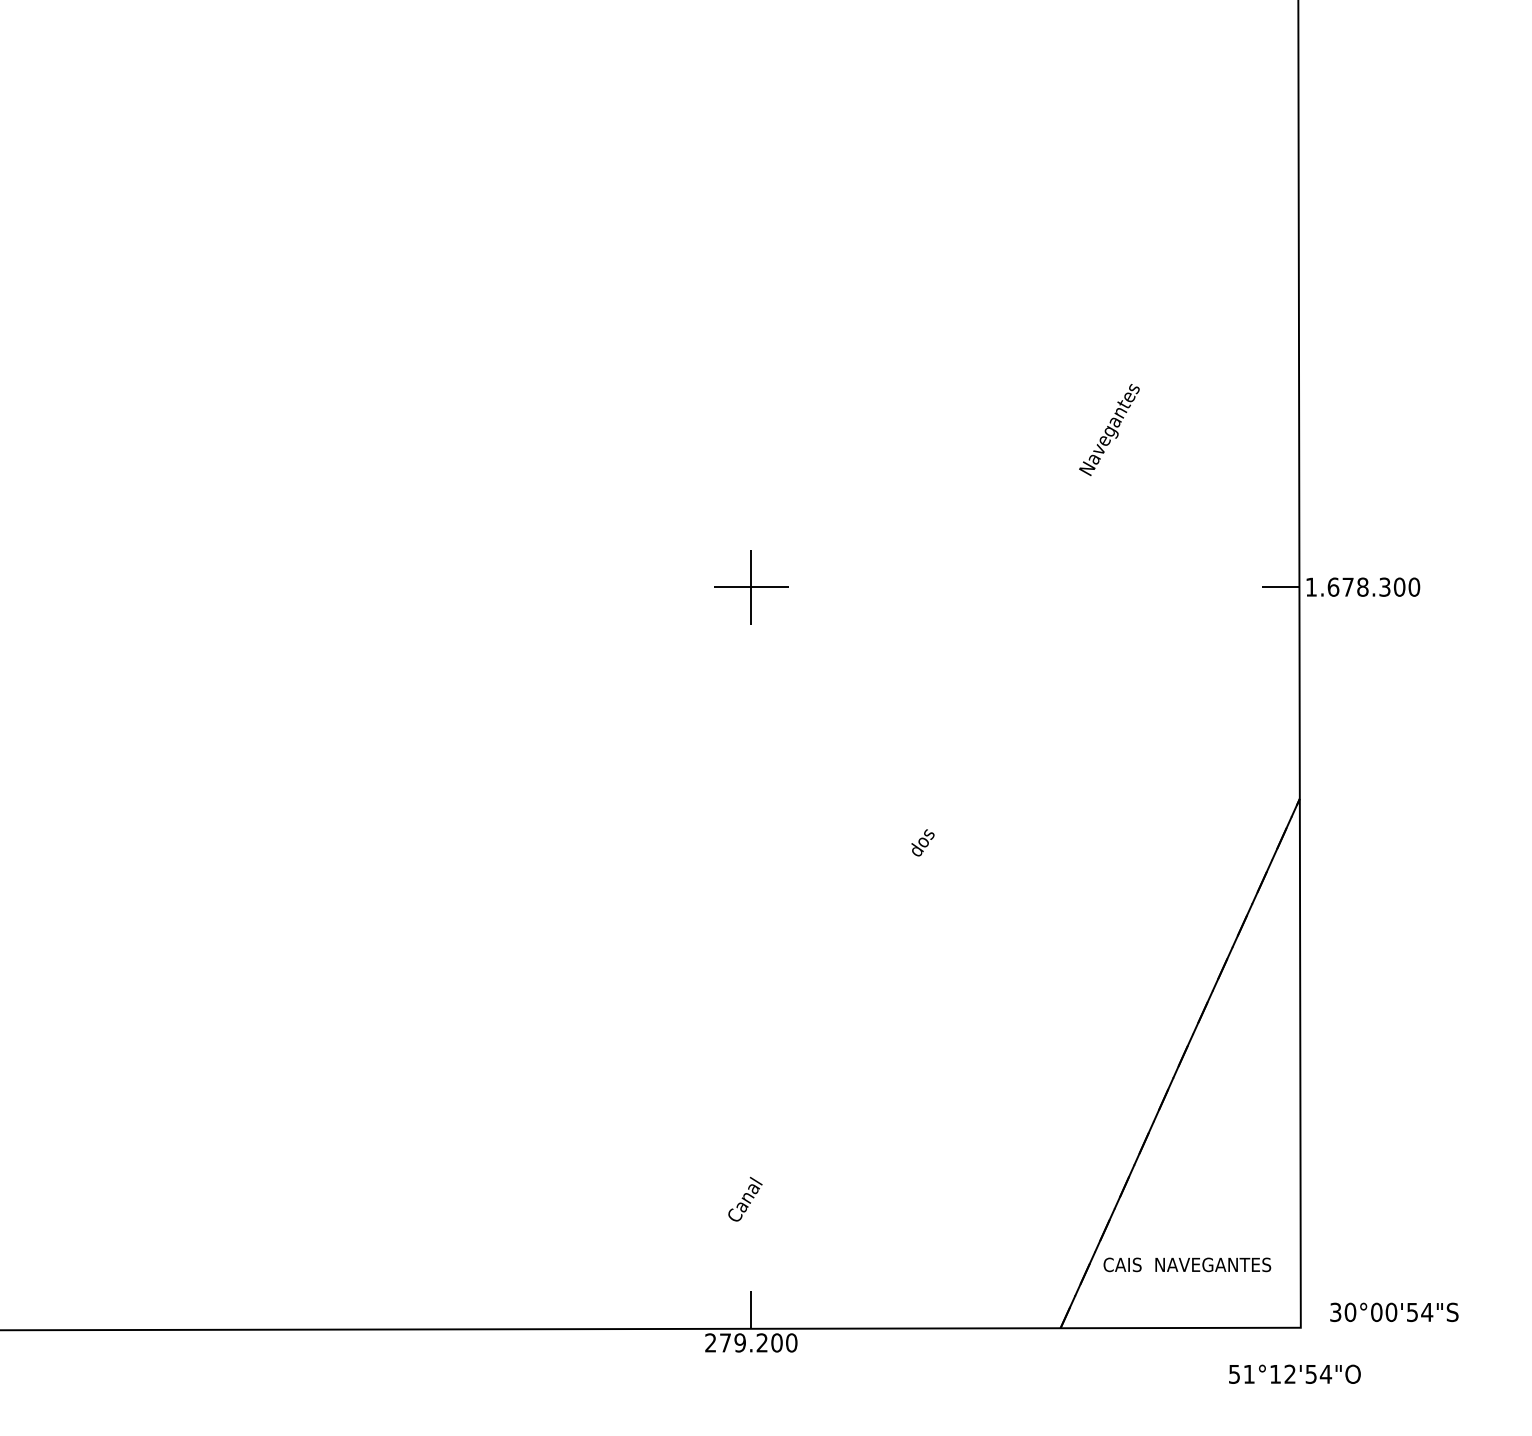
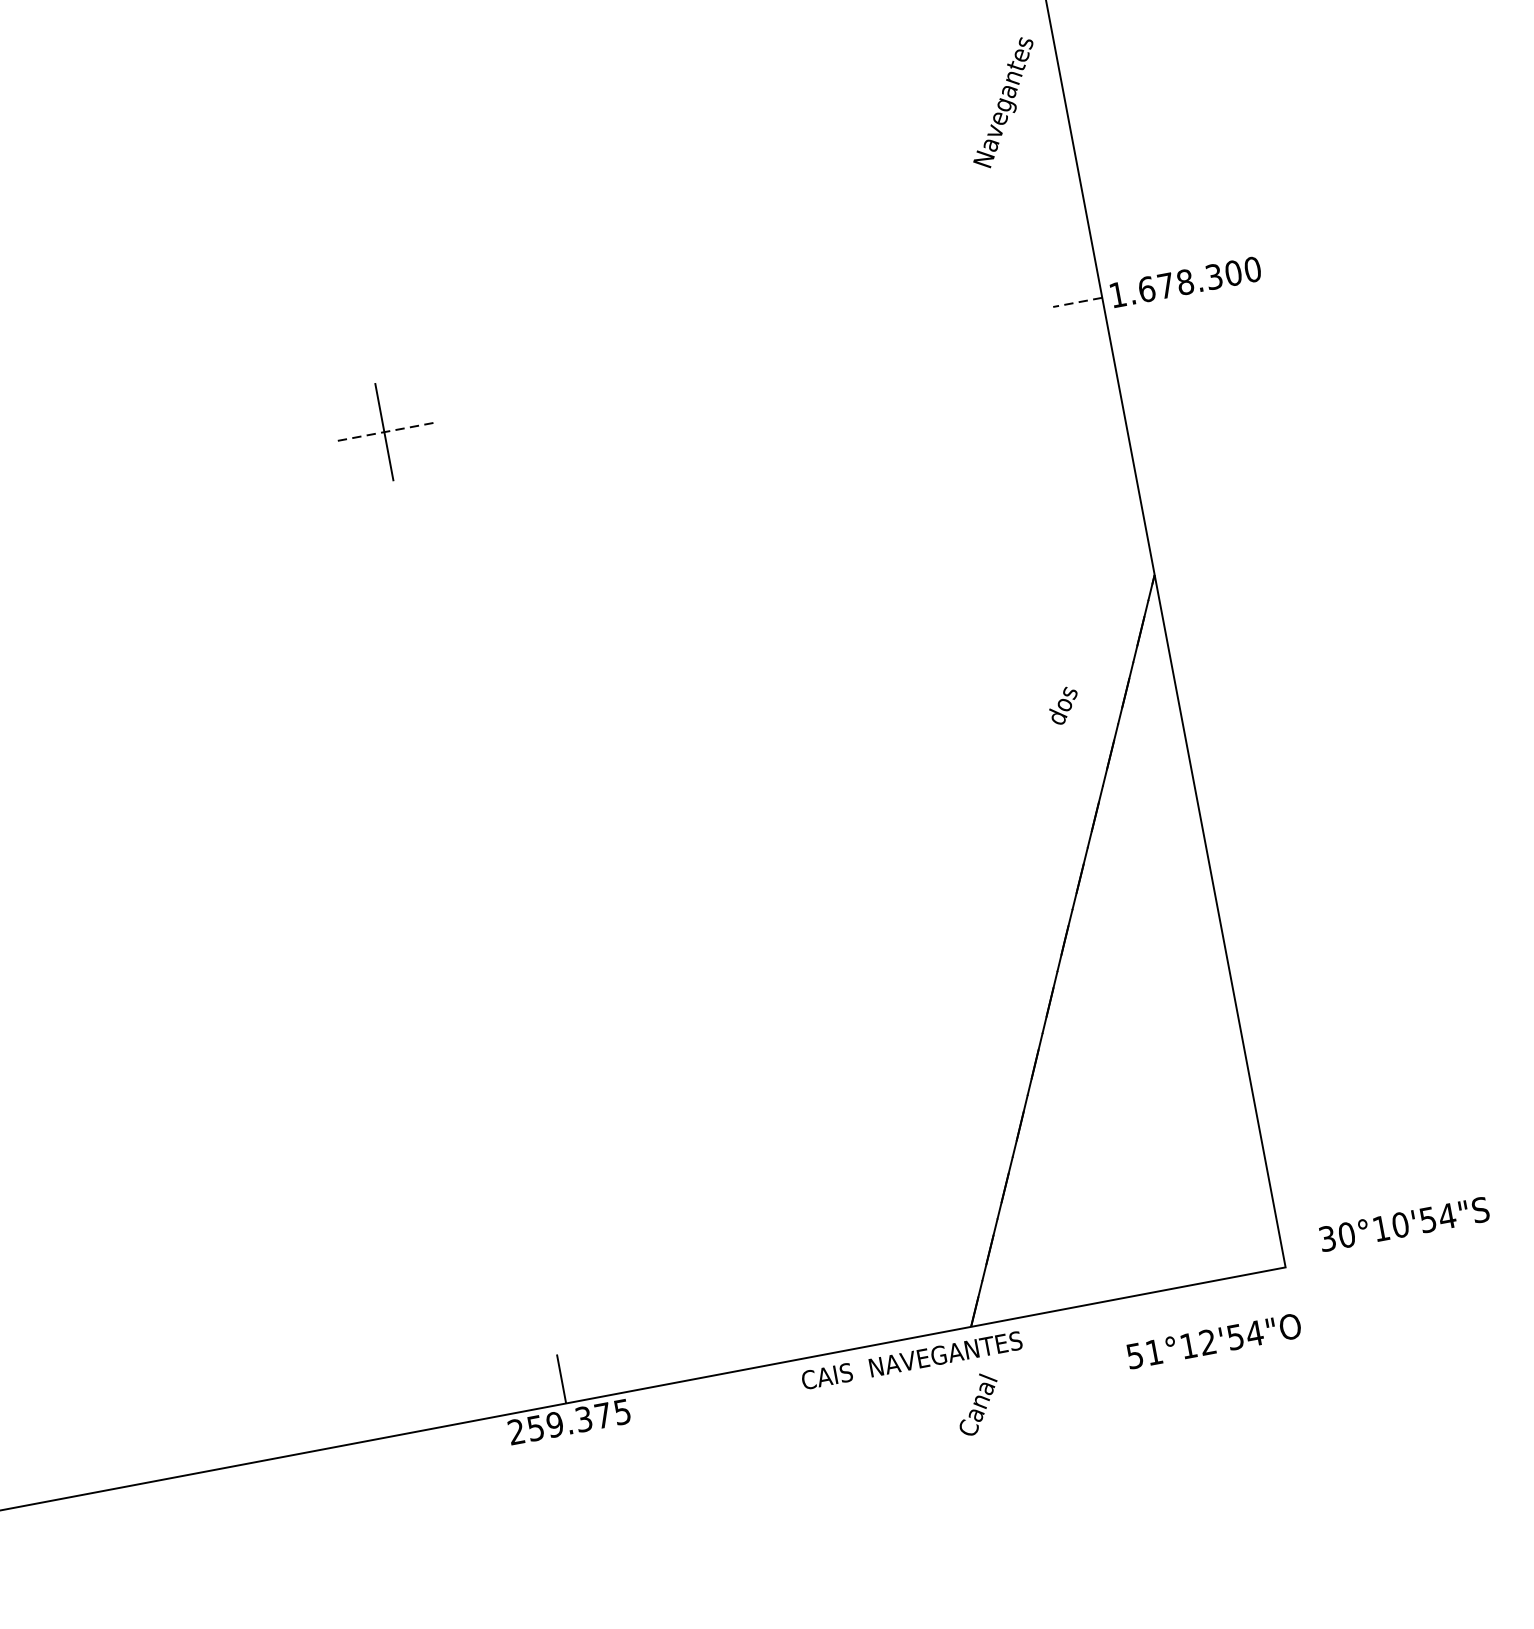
text: (1109, 429) -> (1003, 102), moved
line: (750, 587) -> (383, 432), solid -> dashed
line: (1280, 587) -> (1077, 302), solid -> dashed
text: (922, 842) -> (1063, 705), moved
text: (745, 1198) -> (978, 1403), moved
text: (1187, 1264) -> (912, 1359), moved
text: (1376, 1312) -> (1380, 1228), 30°00'54"S -> 30°10'54"S
text: (758, 1342) -> (578, 1419), 279.200 -> 259.375
text: (1294, 1373) -> (1213, 1340), moved

